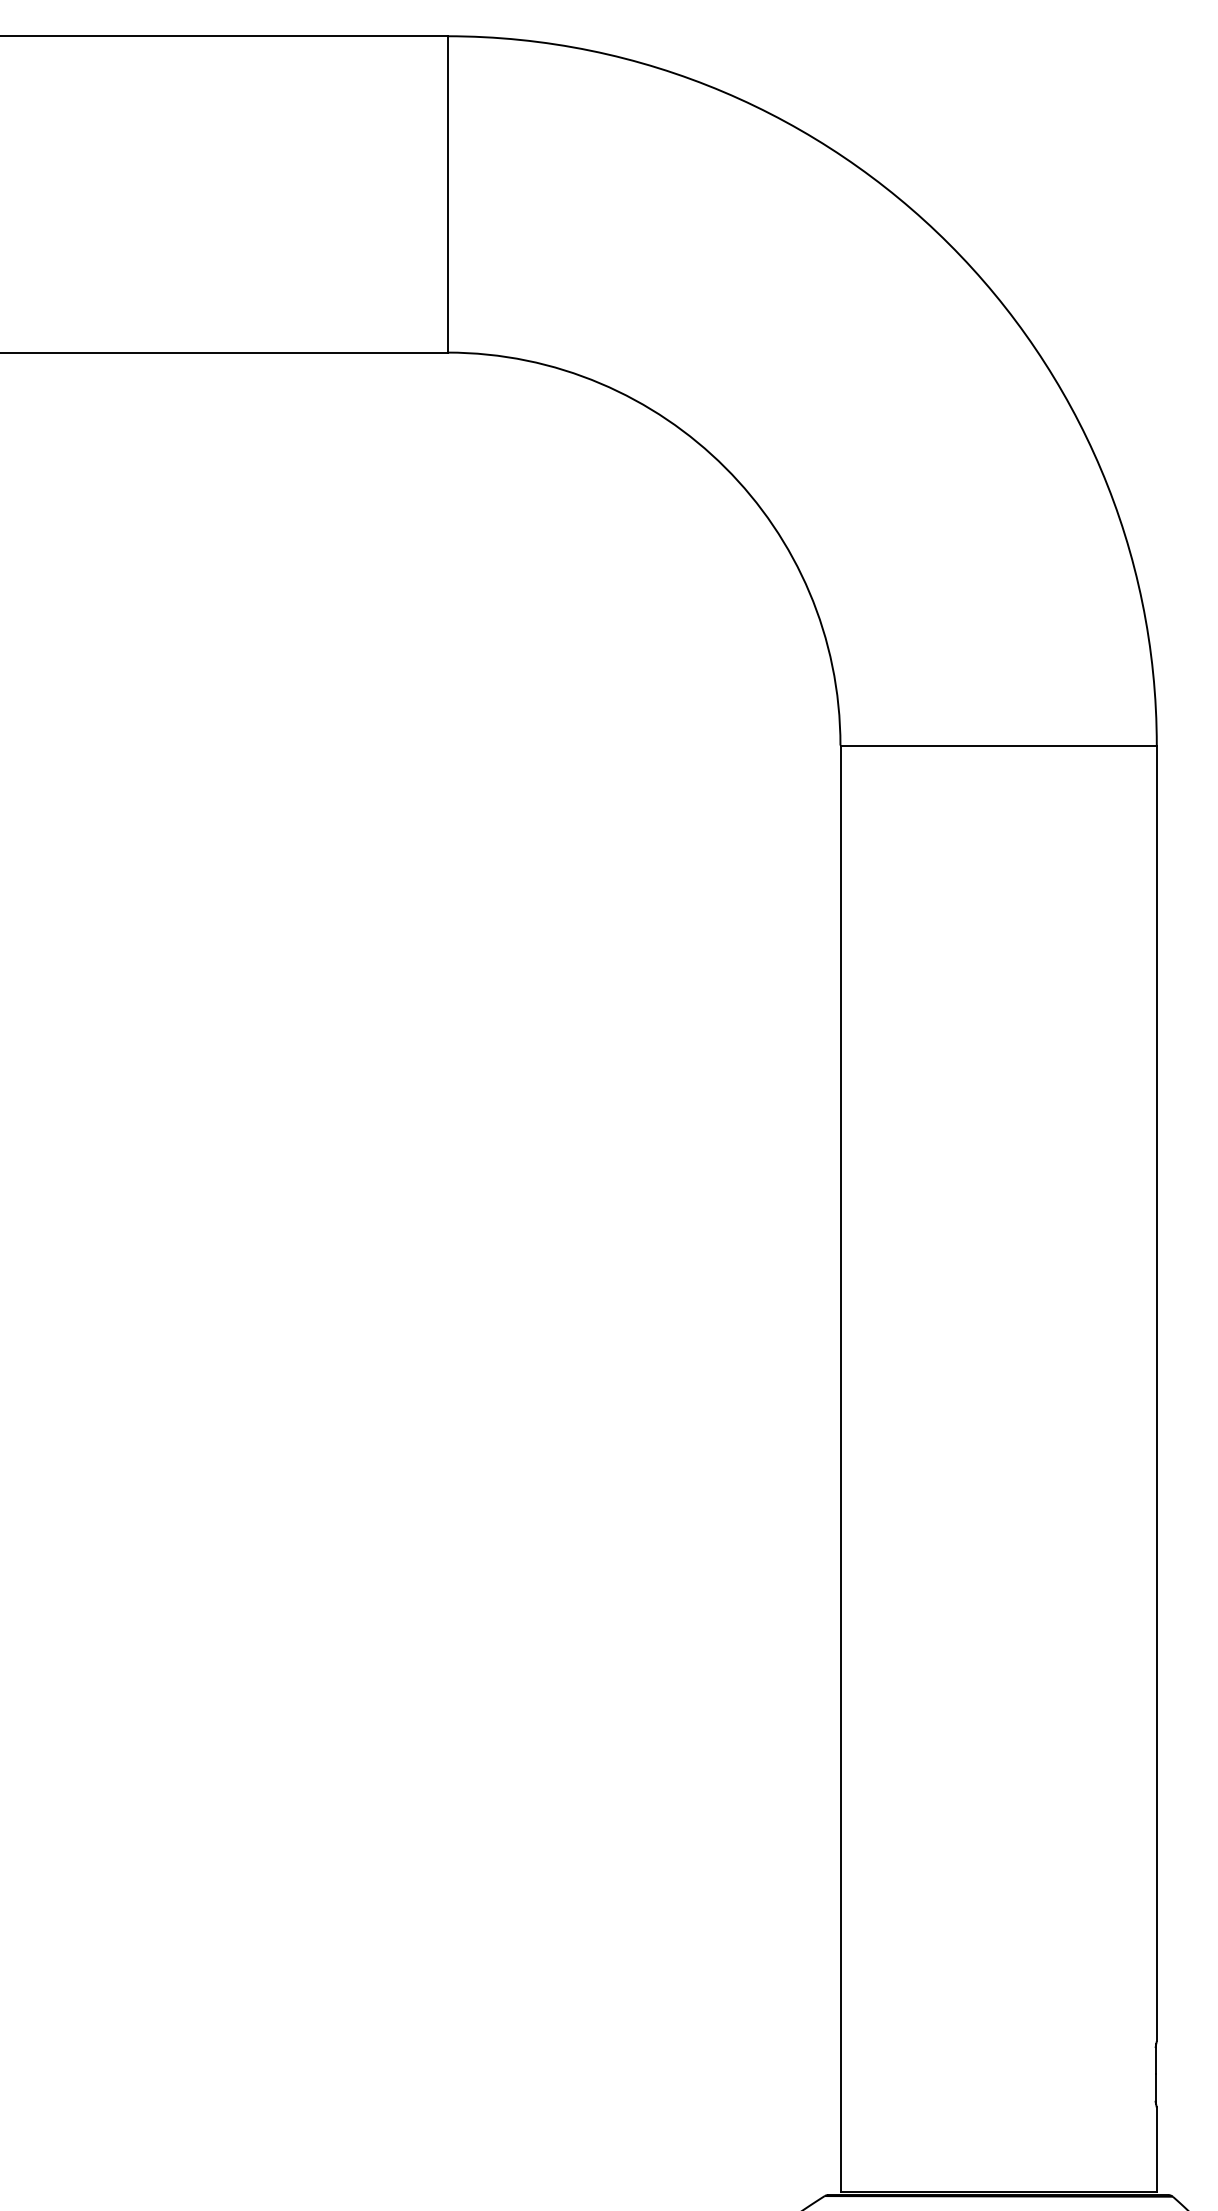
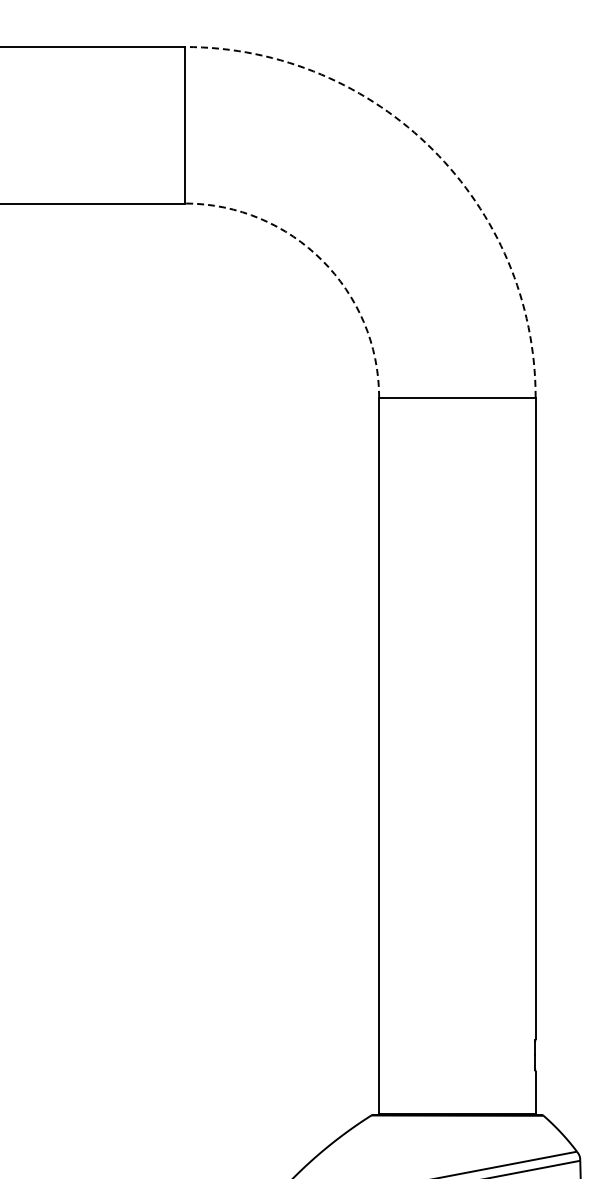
arc: (948, 243) -> (432, 149), solid -> dashed
arc: (725, 467) -> (322, 260), solid -> dashed

